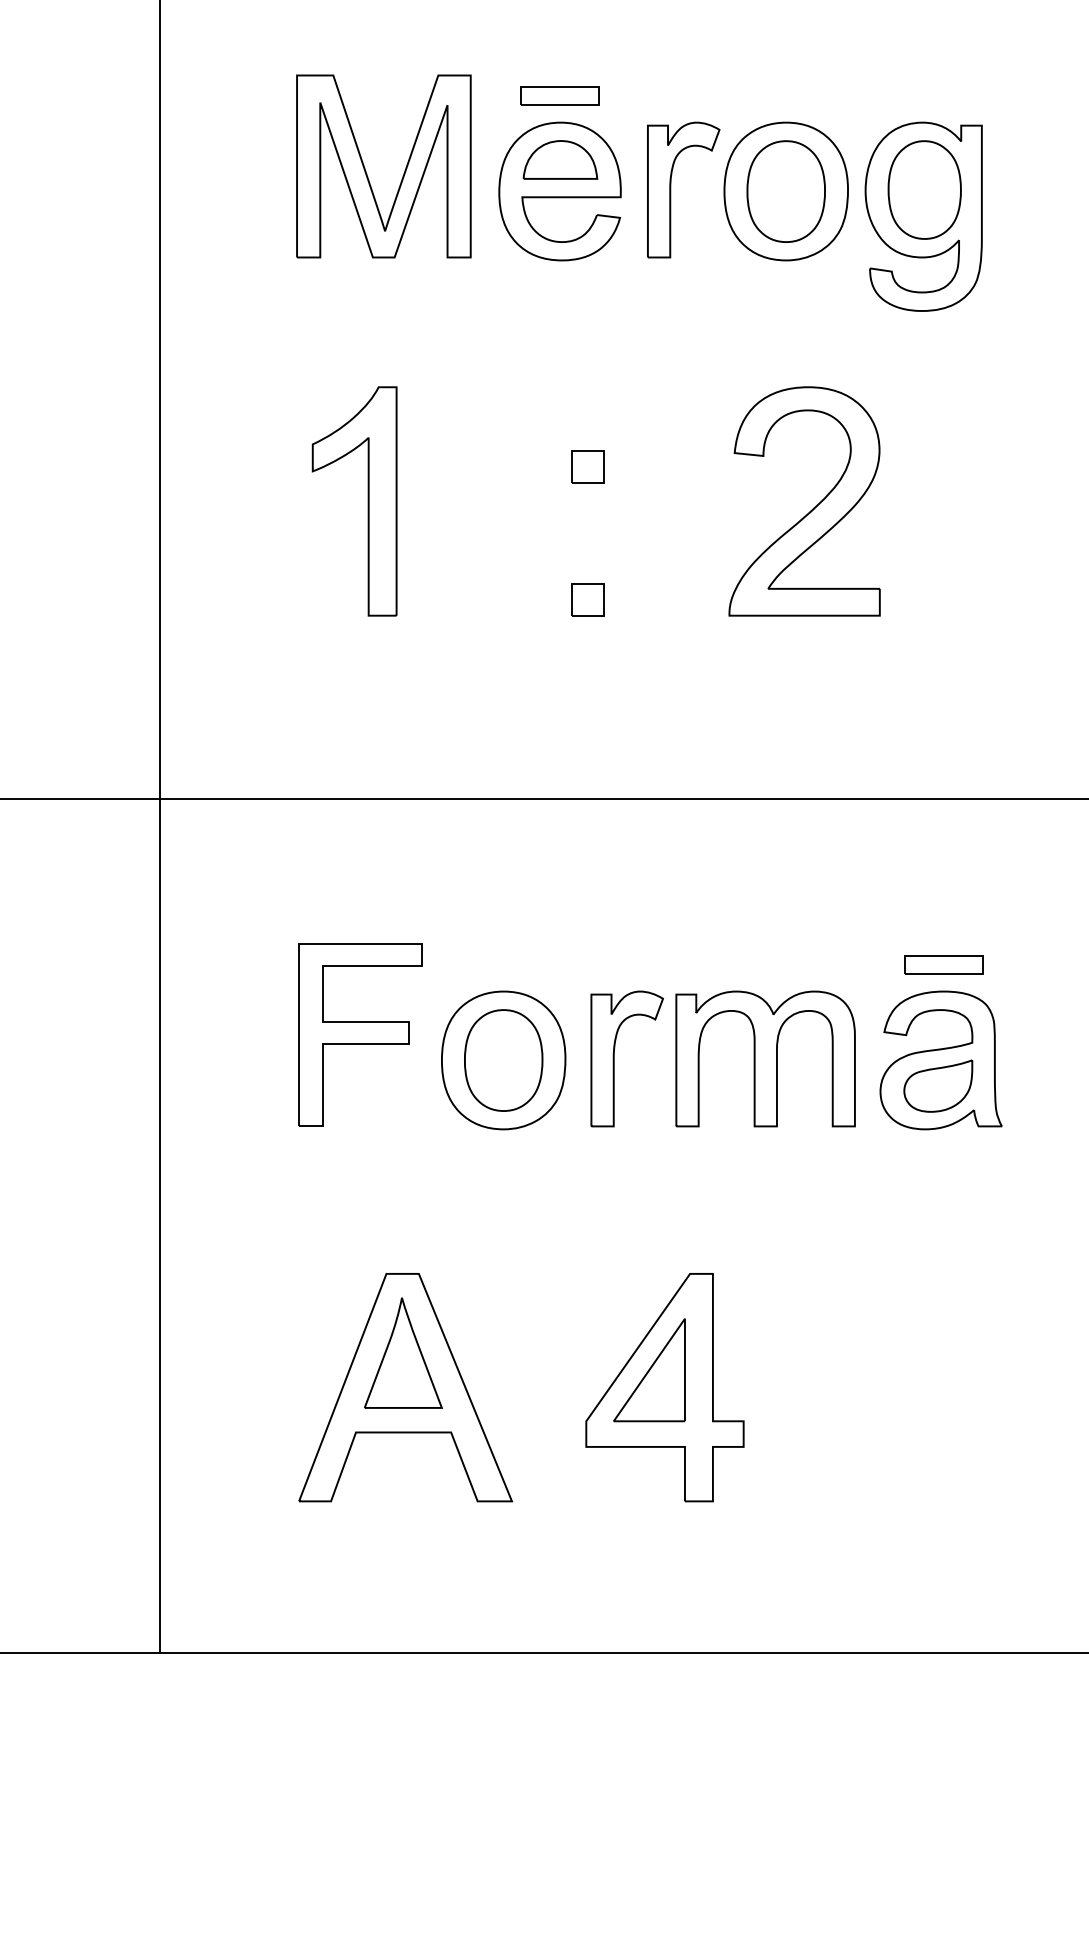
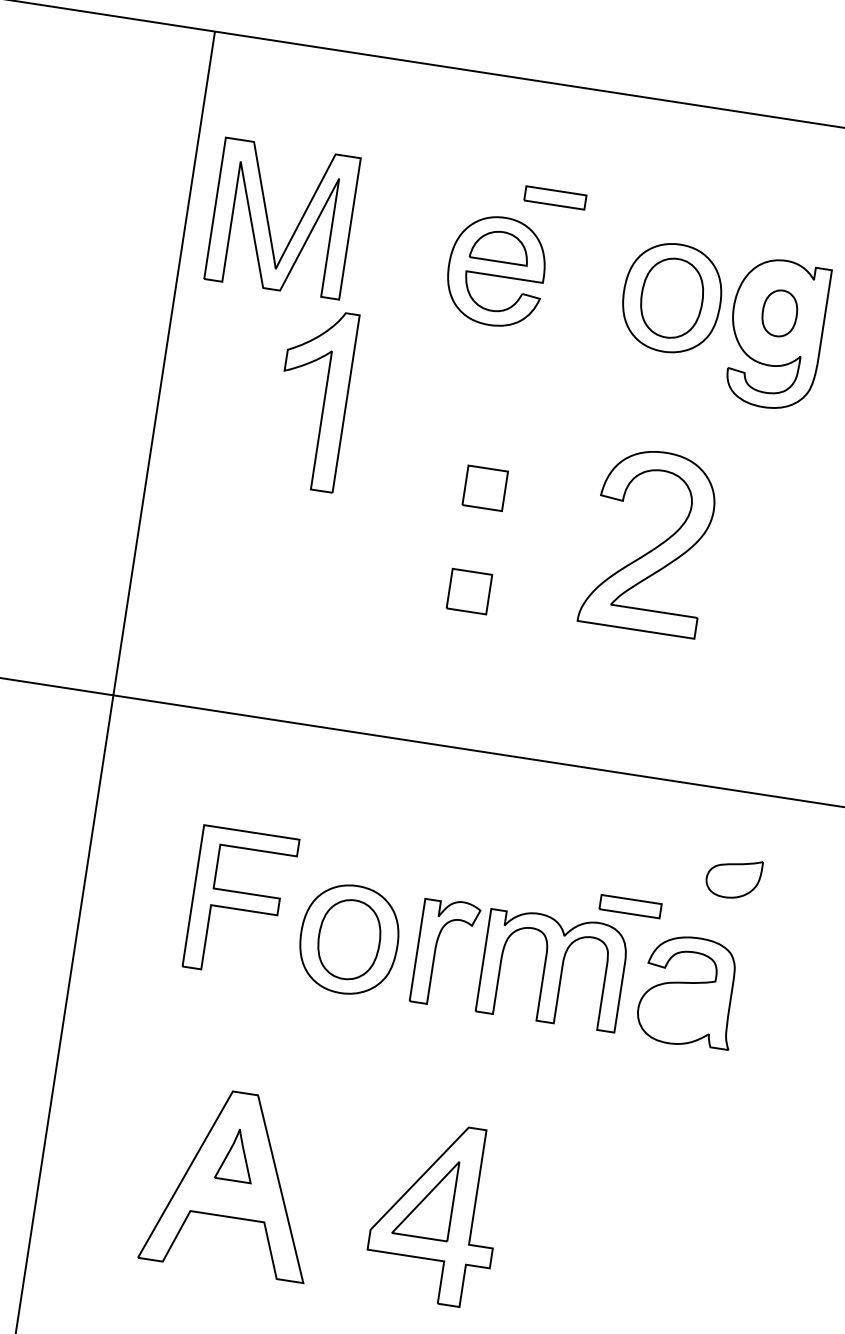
part: (559, 95) -> (554, 197), moved
part: (366, 171) -> (268, 220), moved
part: (671, 189) -> (583, 282), removed
part: (924, 189) -> (779, 313), size x0.6
part: (587, 466) -> (485, 488), size x1.6
part: (367, 501) -> (323, 400), moved
part: (587, 599) -> (469, 591), size x1.6
part: (943, 964) -> (630, 906), moved
part: (938, 1085) -> (733, 877), moved
part: (403, 1352) -> (236, 1154), size x0.6

